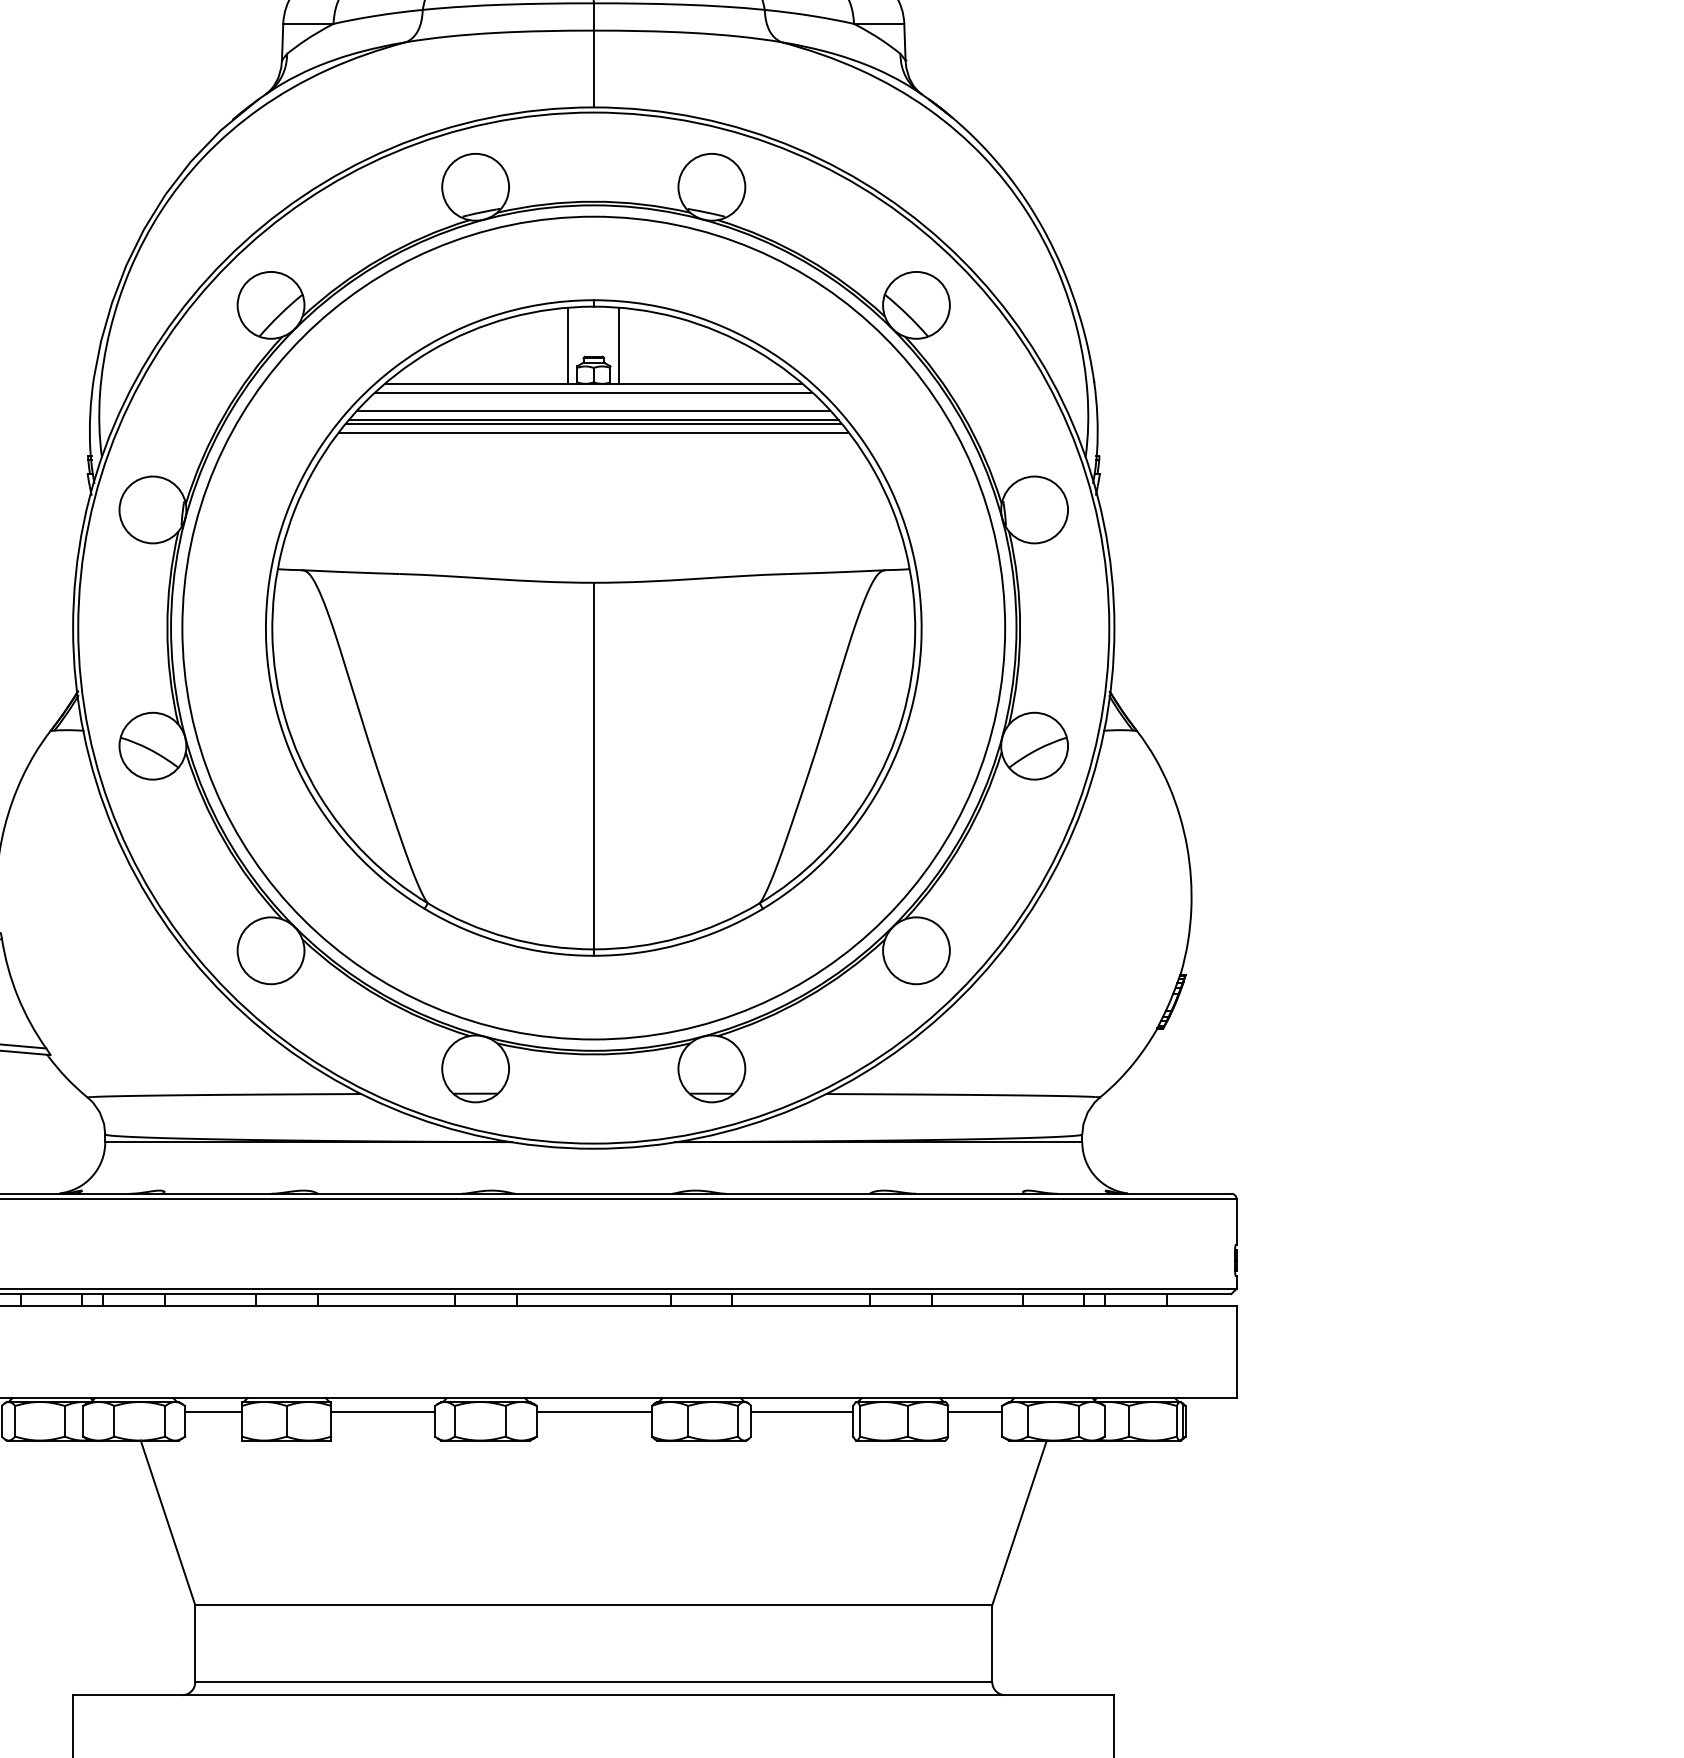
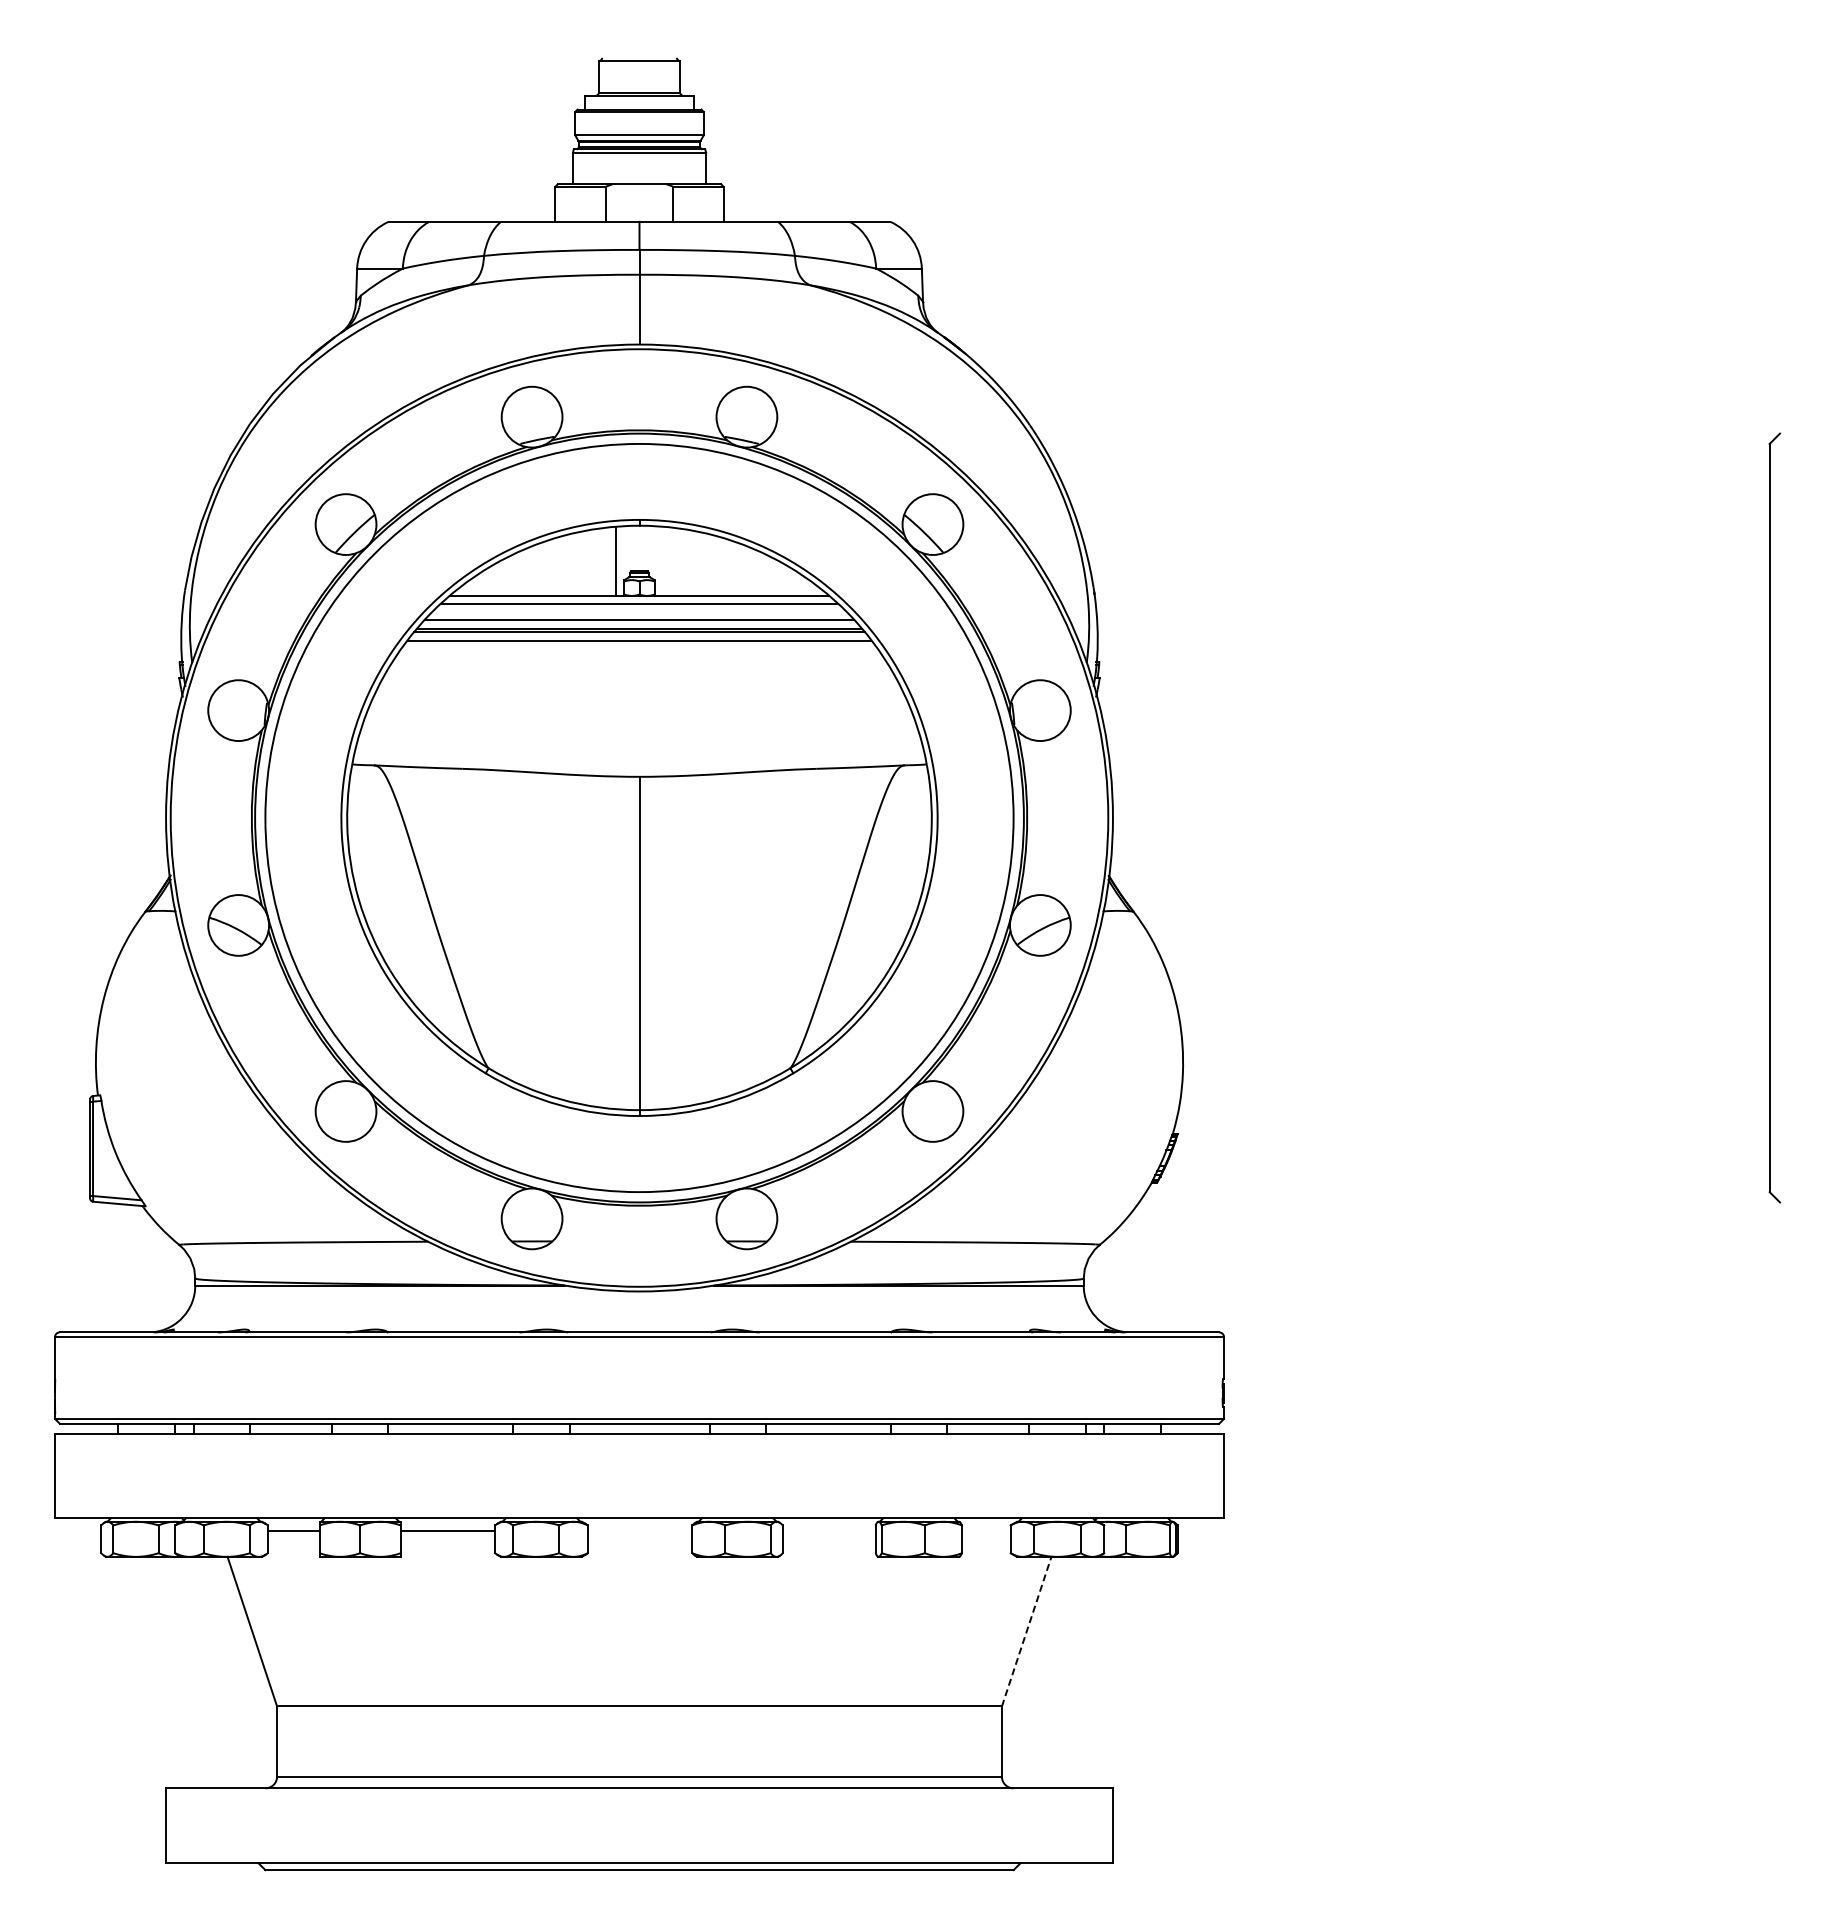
line: (619, 345) -> (662, 561), removed
line: (593, 1412) -> (639, 1531), removed
line: (801, 1412) -> (828, 1531), removed
line: (975, 1412) -> (986, 1531), removed
line: (1019, 1522) -> (1026, 1631), solid -> dashed

